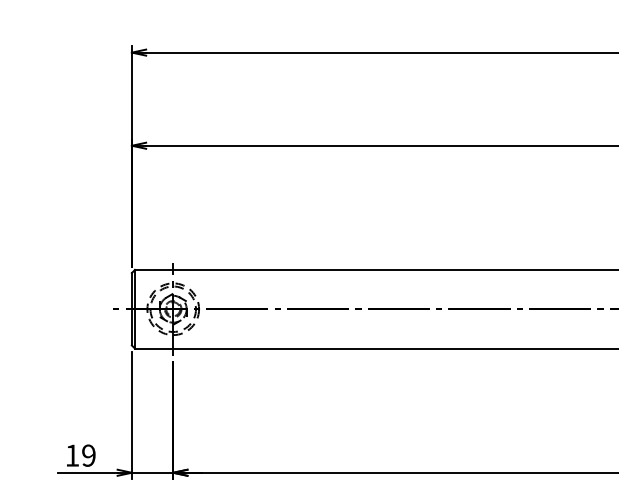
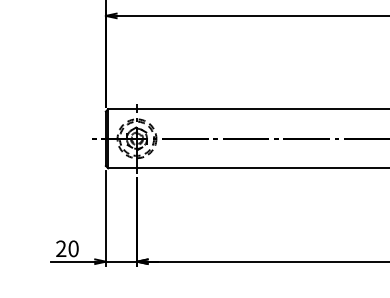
text: (80, 455) -> (67, 248), 19 -> 20

